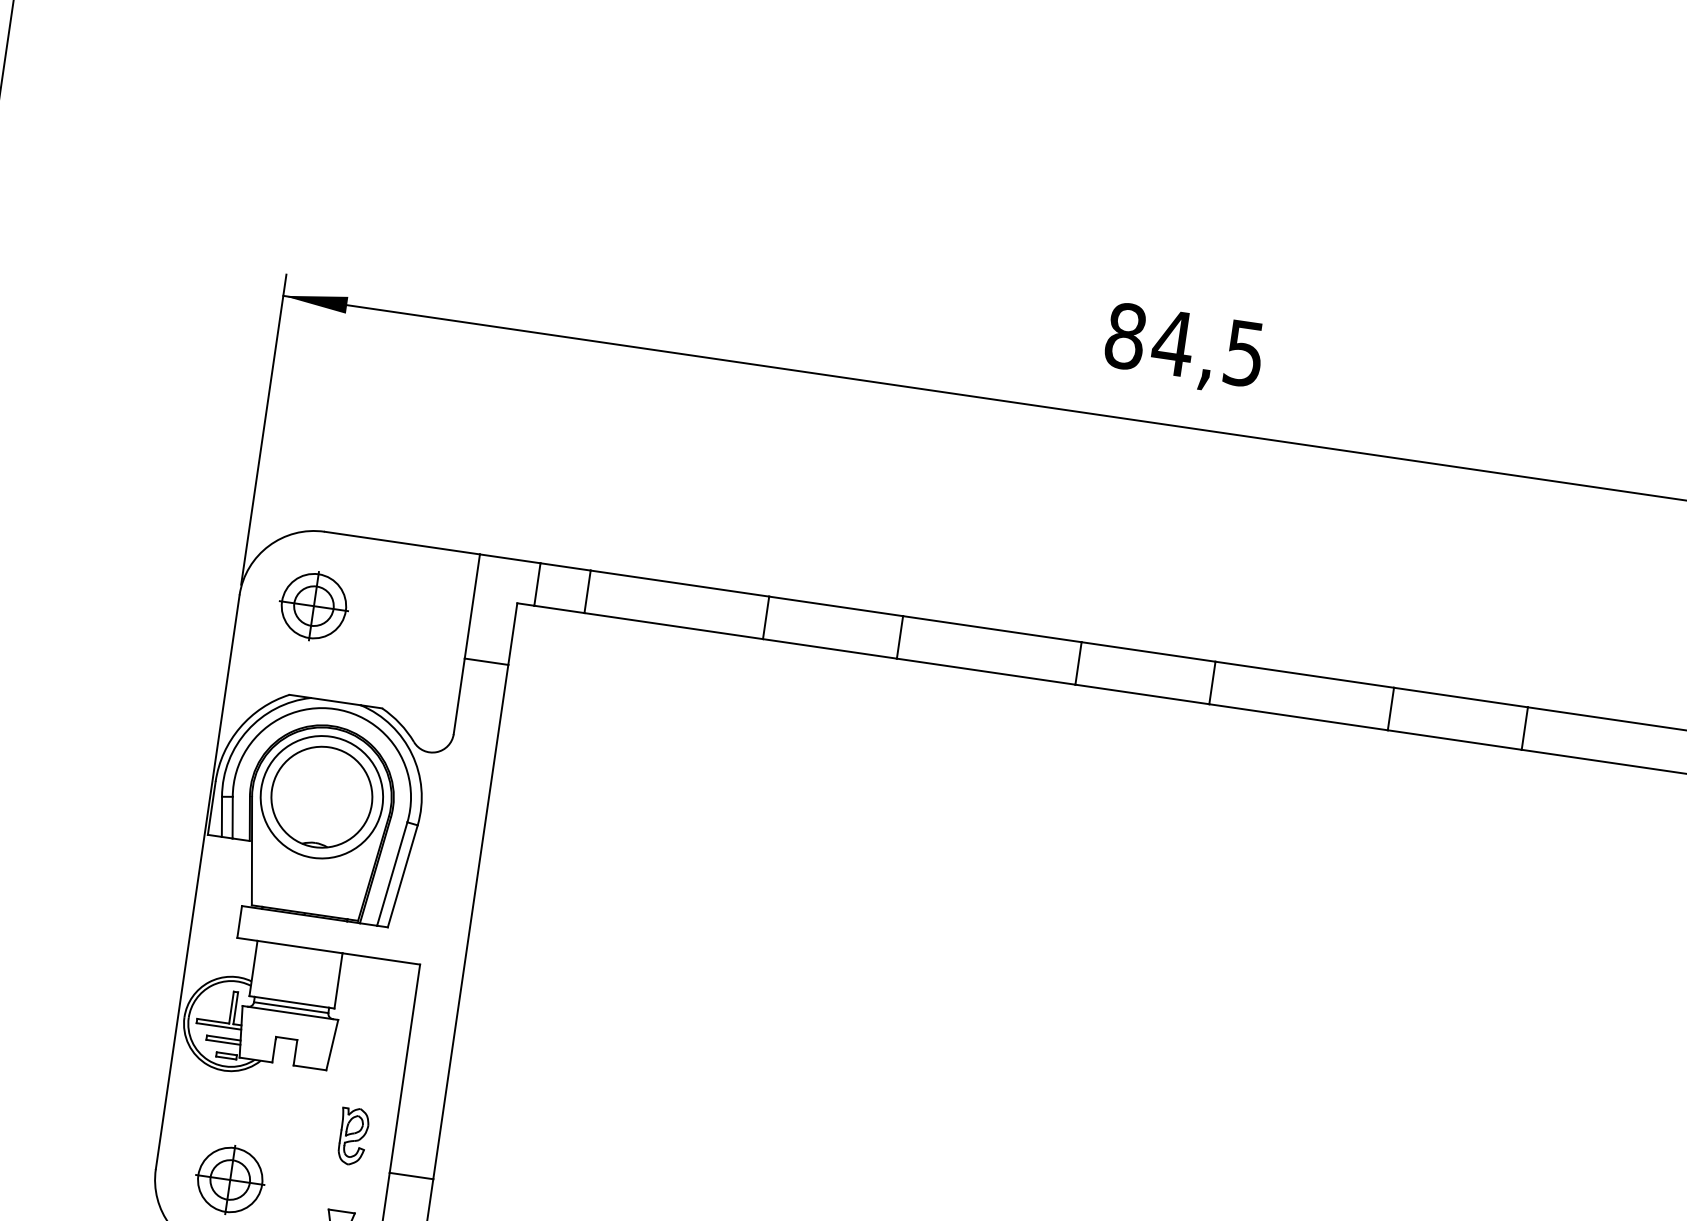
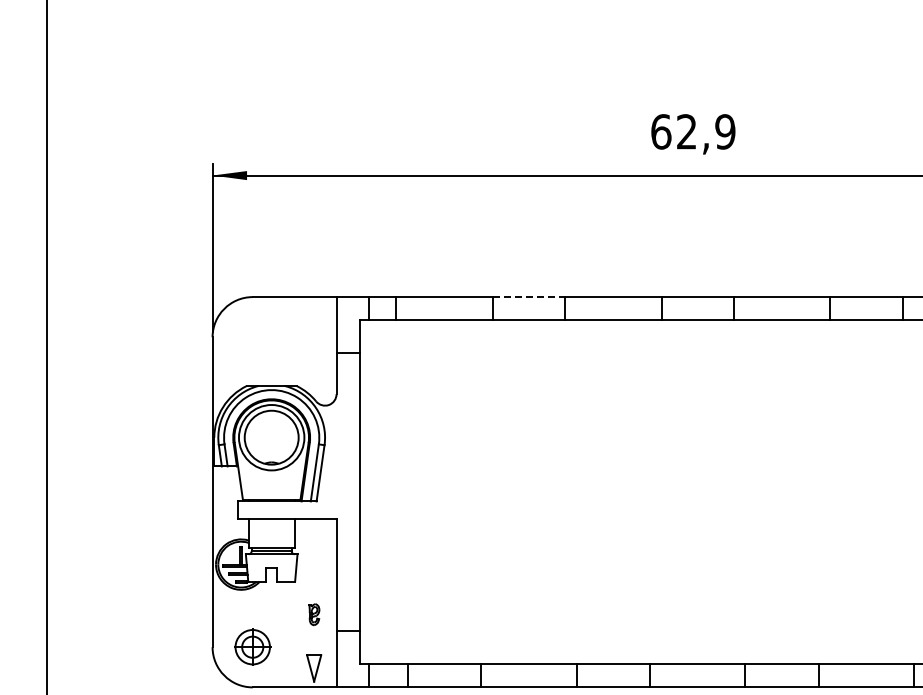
text: (1185, 344) -> (693, 131), 84,5 -> 62,9
part: (313, 604) -> (252, 336), removed
line: (837, 607) -> (529, 297), solid -> dashed
part: (353, 1136) -> (314, 614), size x0.7

